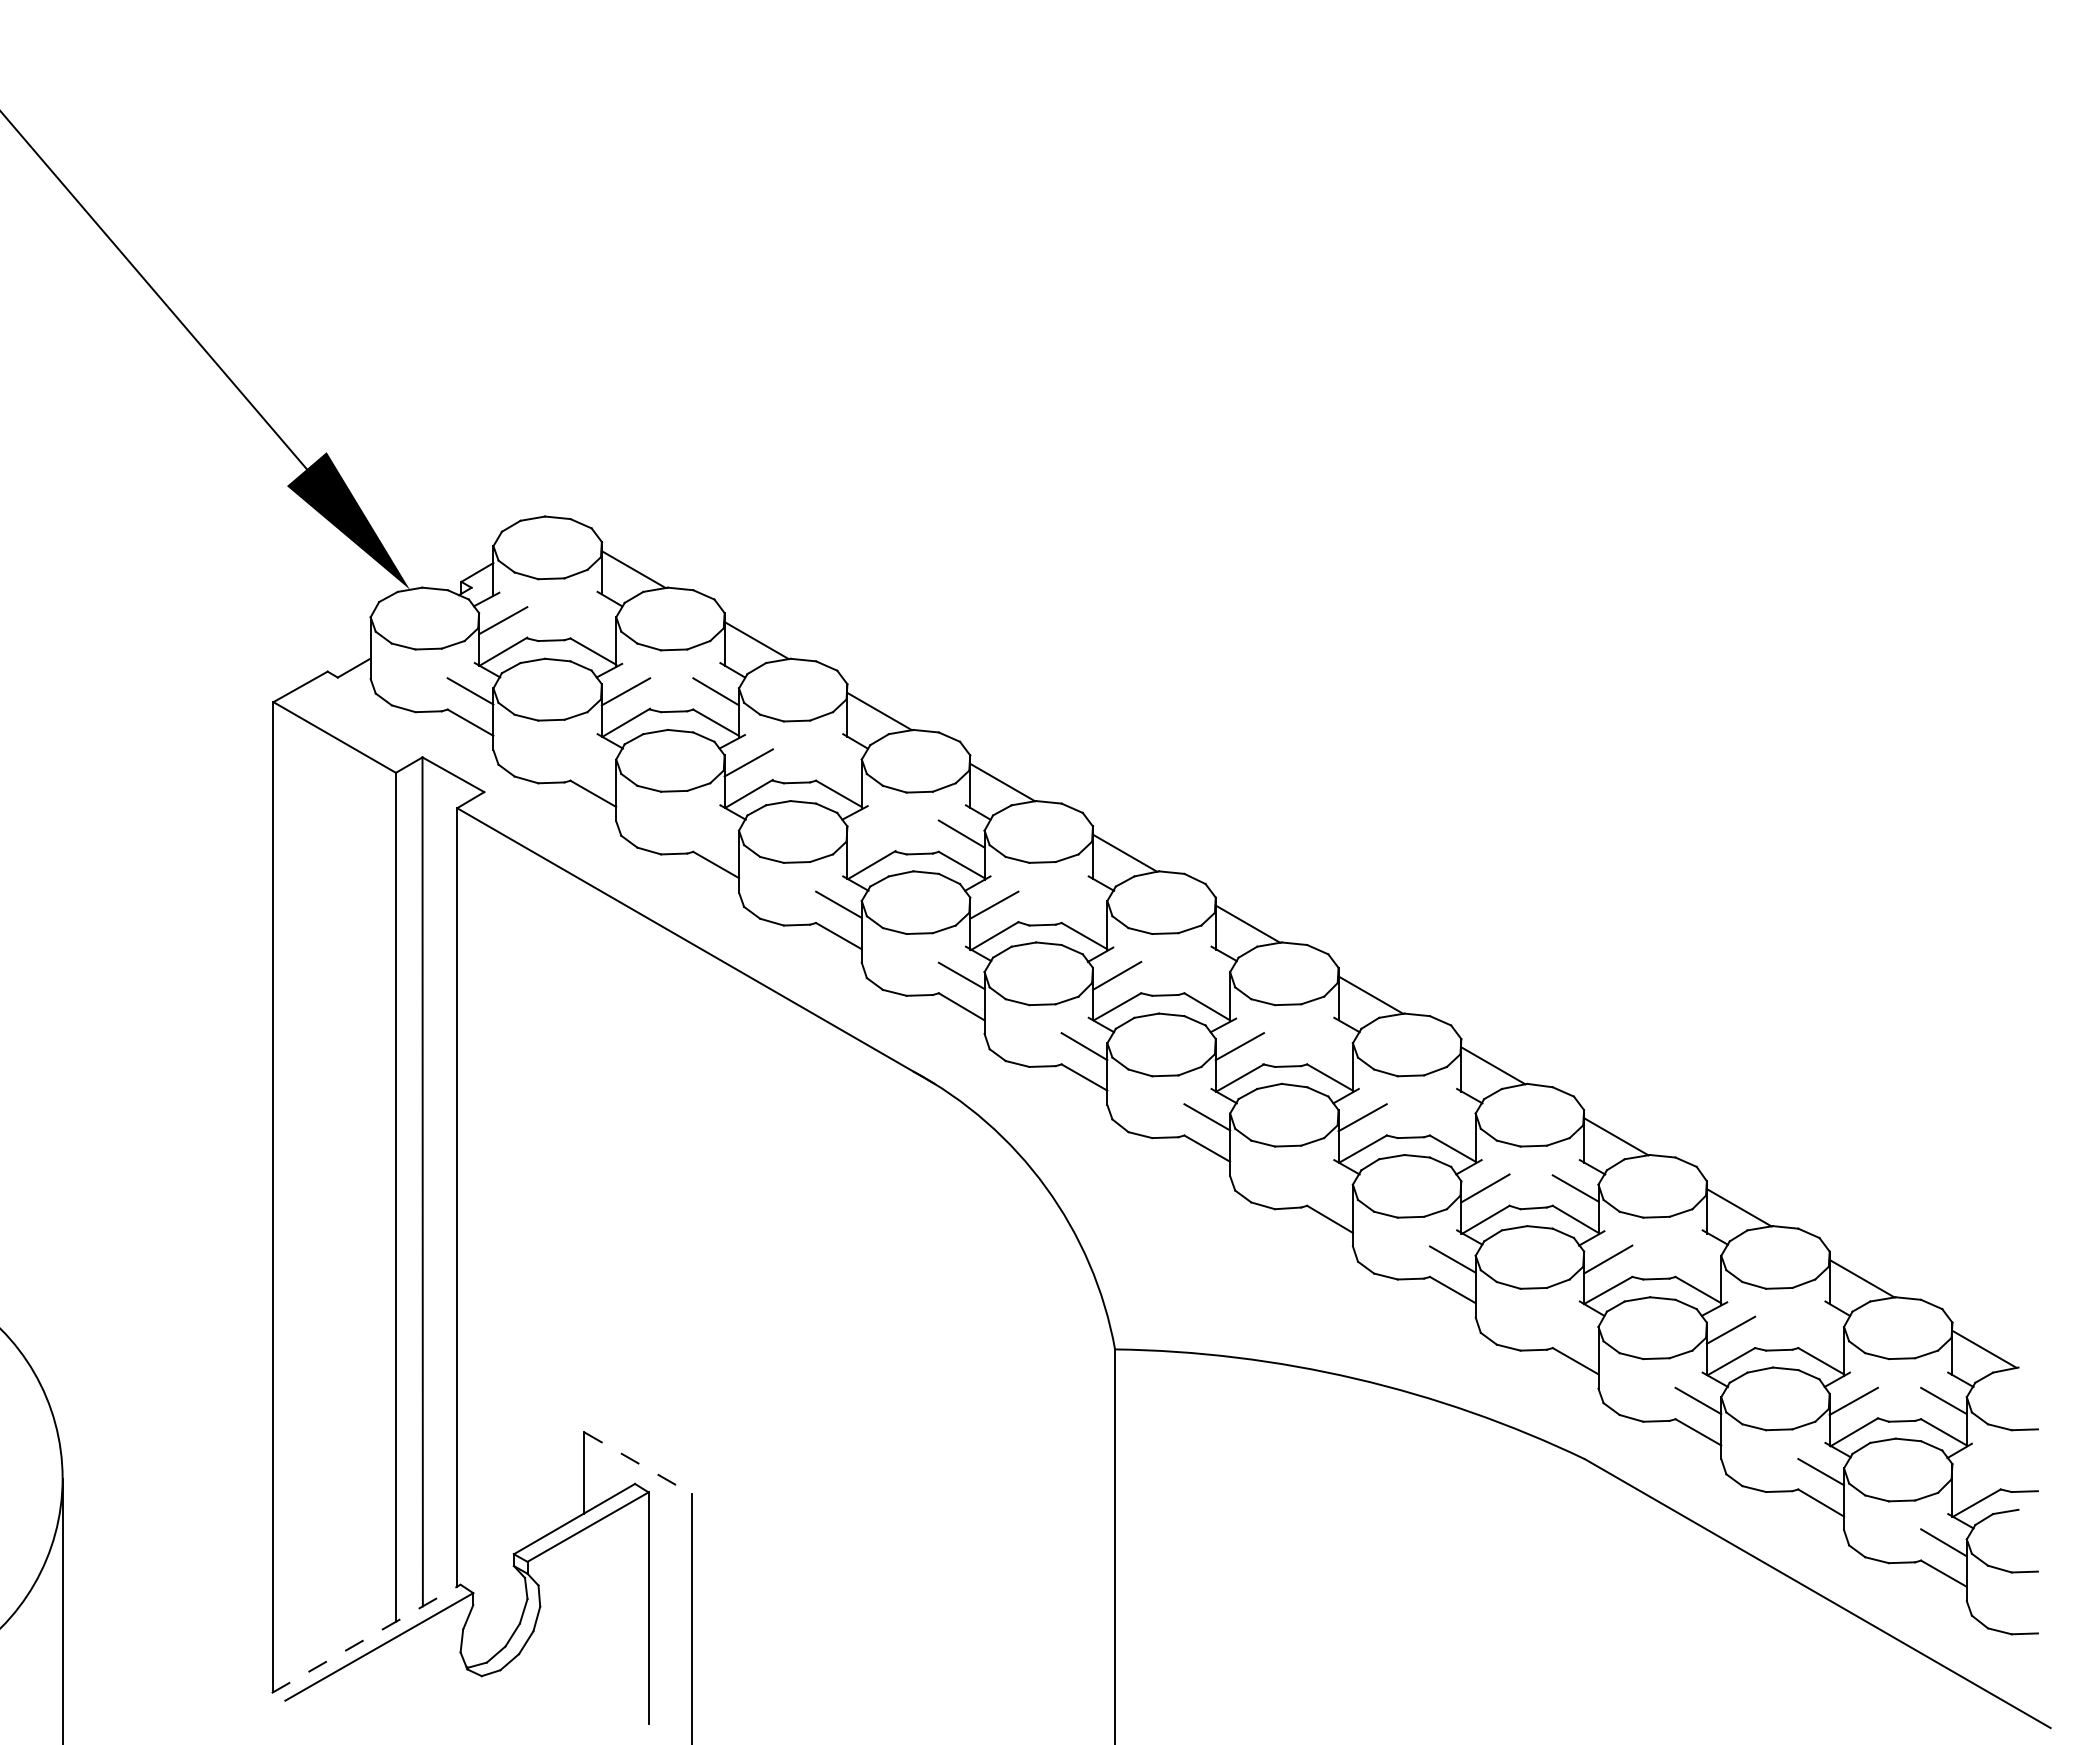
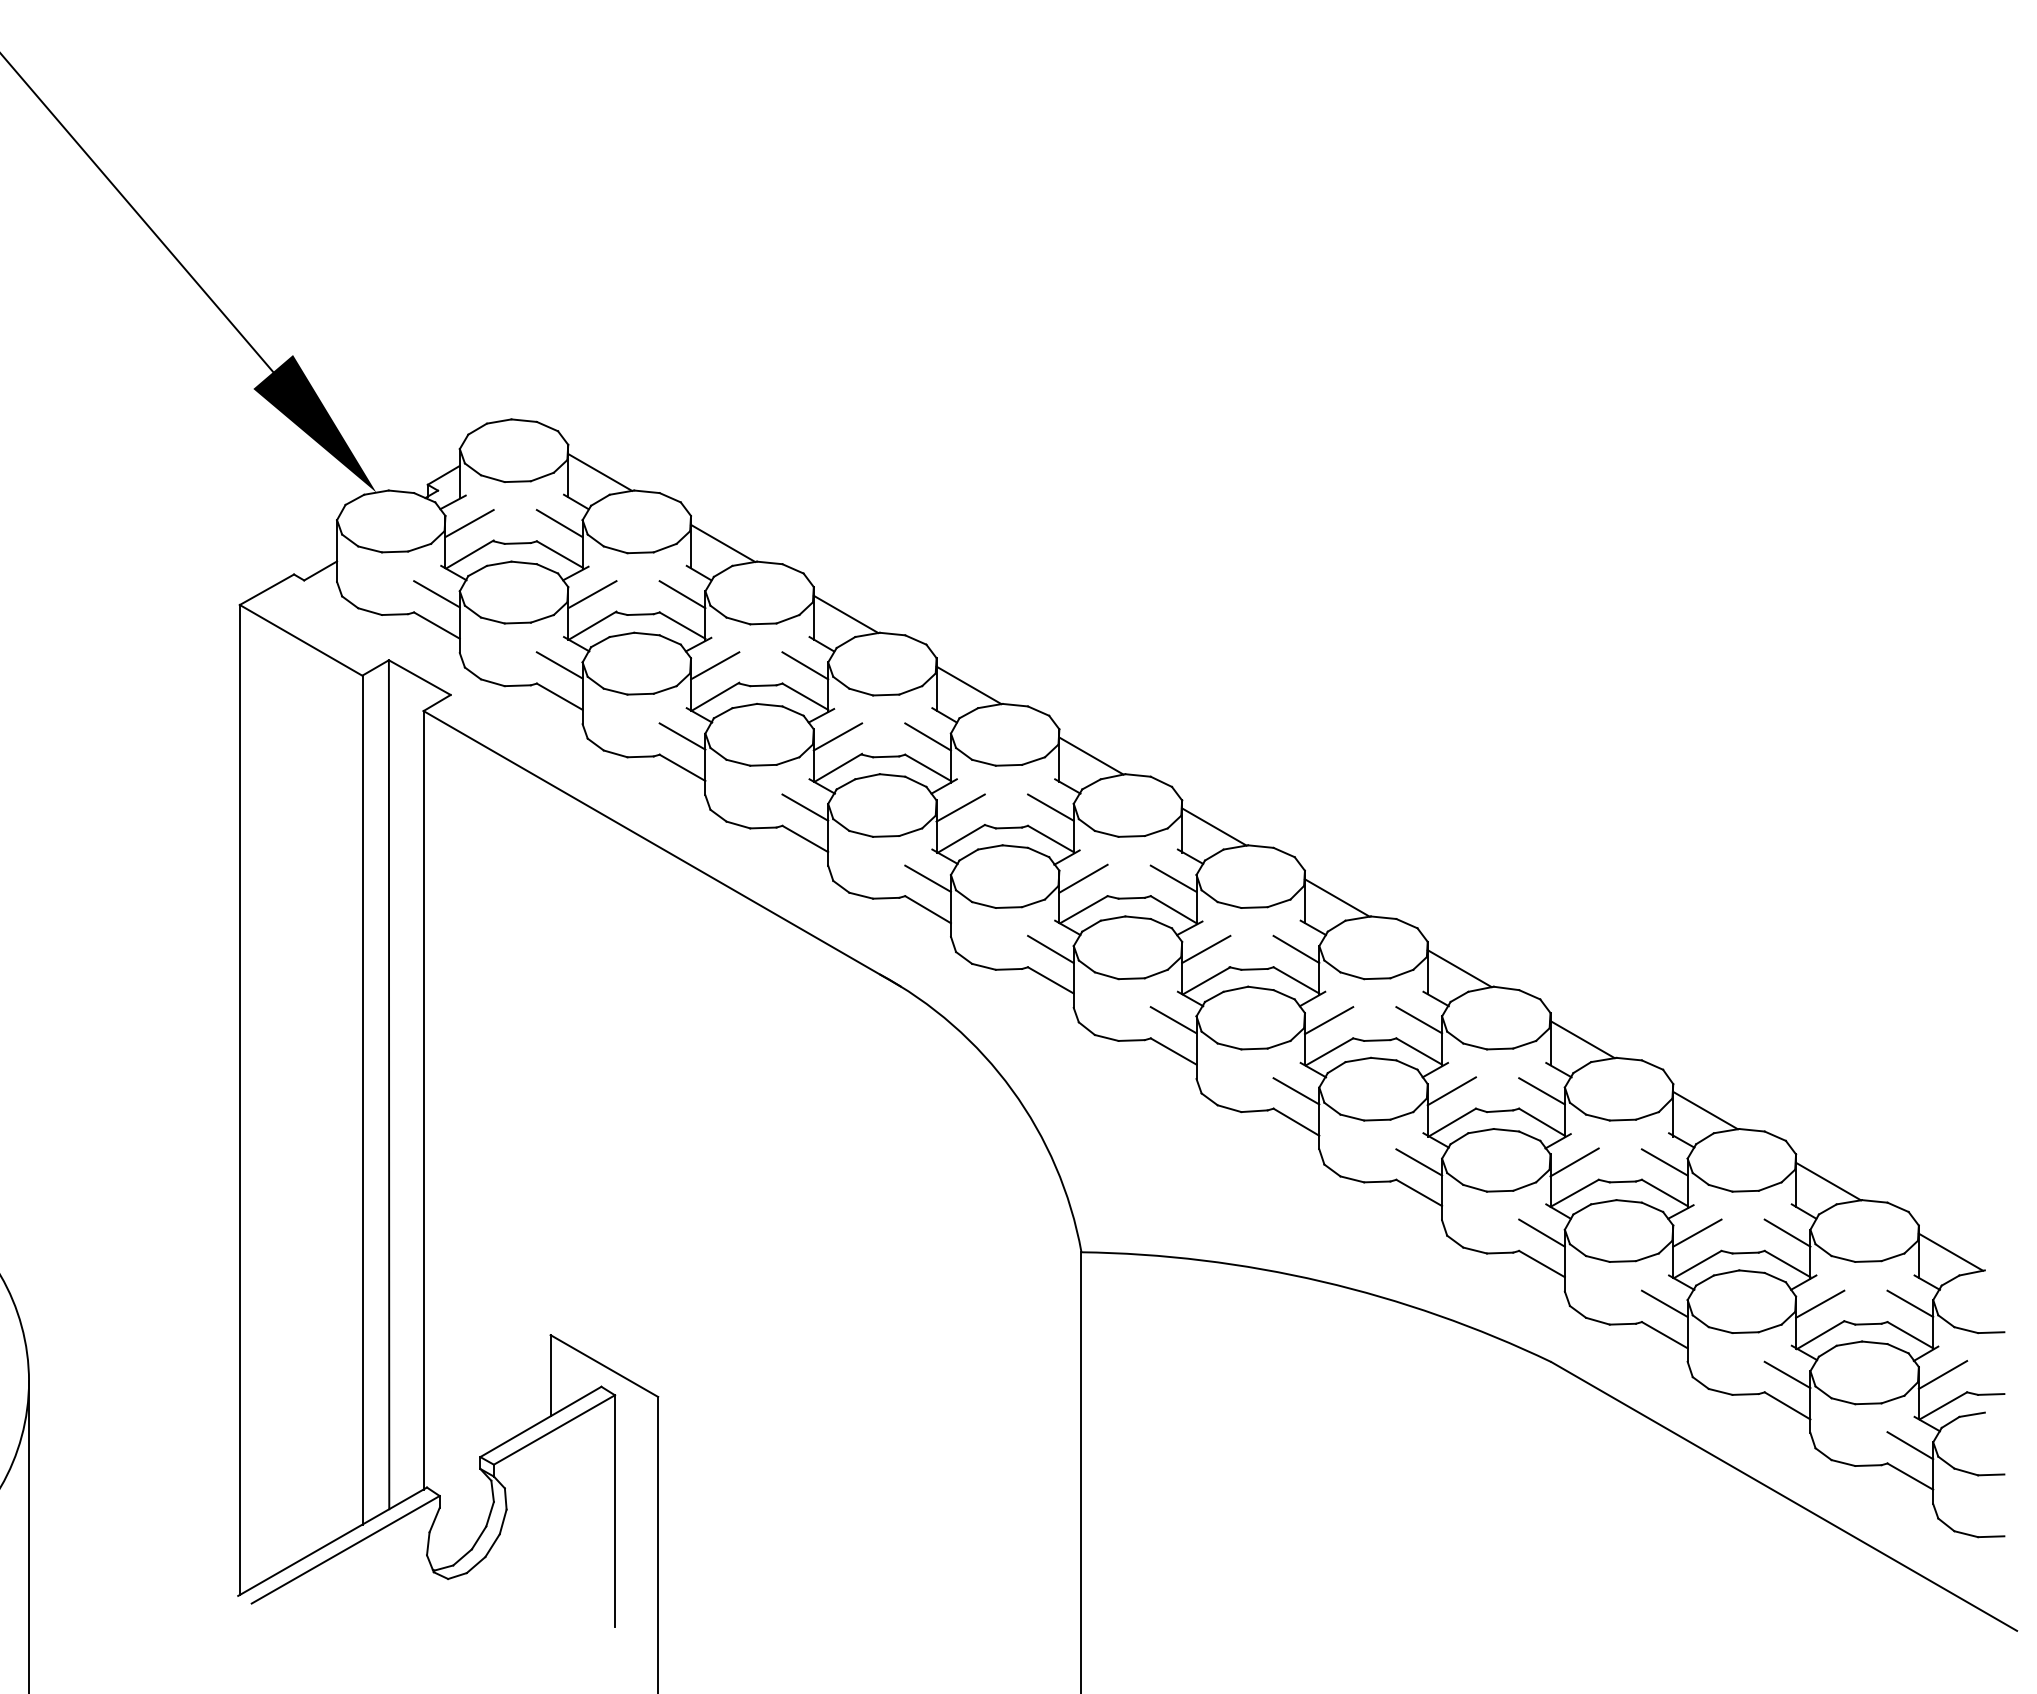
line: (593, 620) -> (559, 523), added
line: (593, 762) -> (559, 665), added
line: (838, 762) -> (804, 665), added
line: (716, 833) -> (682, 736), added
line: (871, 833) -> (837, 736), added
line: (1084, 904) -> (1050, 807), added
line: (1207, 975) -> (1173, 878), added
line: (1329, 1046) -> (1295, 949), added
line: (1452, 1117) -> (1418, 1020), added
line: (1329, 1188) -> (1295, 1091), added
line: (1698, 1259) -> (1664, 1162), added
line: (1575, 1329) -> (1541, 1232), added
line: (1821, 1329) -> (1787, 1232), added
line: (638, 1463) -> (604, 1366), dashed -> solid
line: (1976, 1472) -> (1942, 1375), added
line: (366, 1638) -> (332, 1541), dashed -> solid

